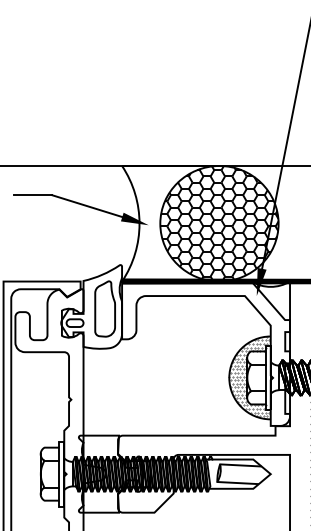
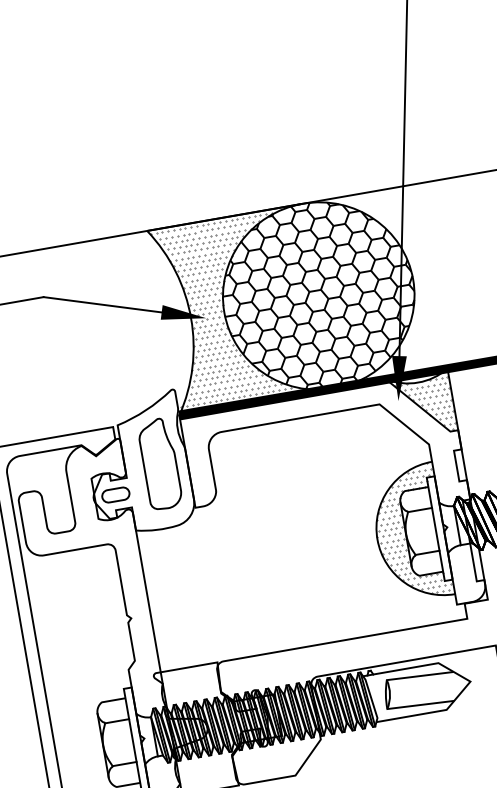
hatch: (164, 224) -> (231, 312), added
hatch: (272, 302) -> (425, 407), added

